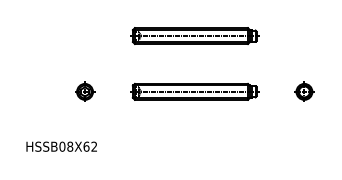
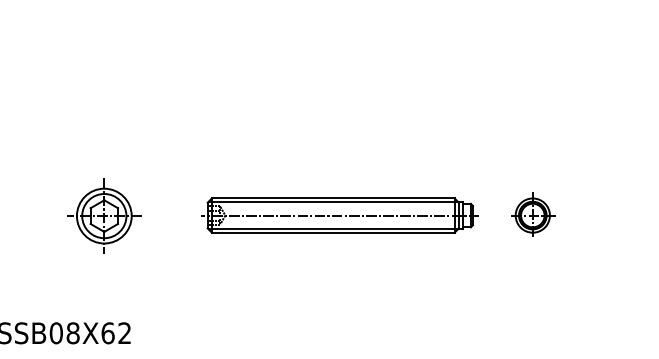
part: (194, 35) -> (339, 94), removed
part: (85, 91) -> (105, 214), size x1.6
part: (304, 91) -> (532, 214), moved

